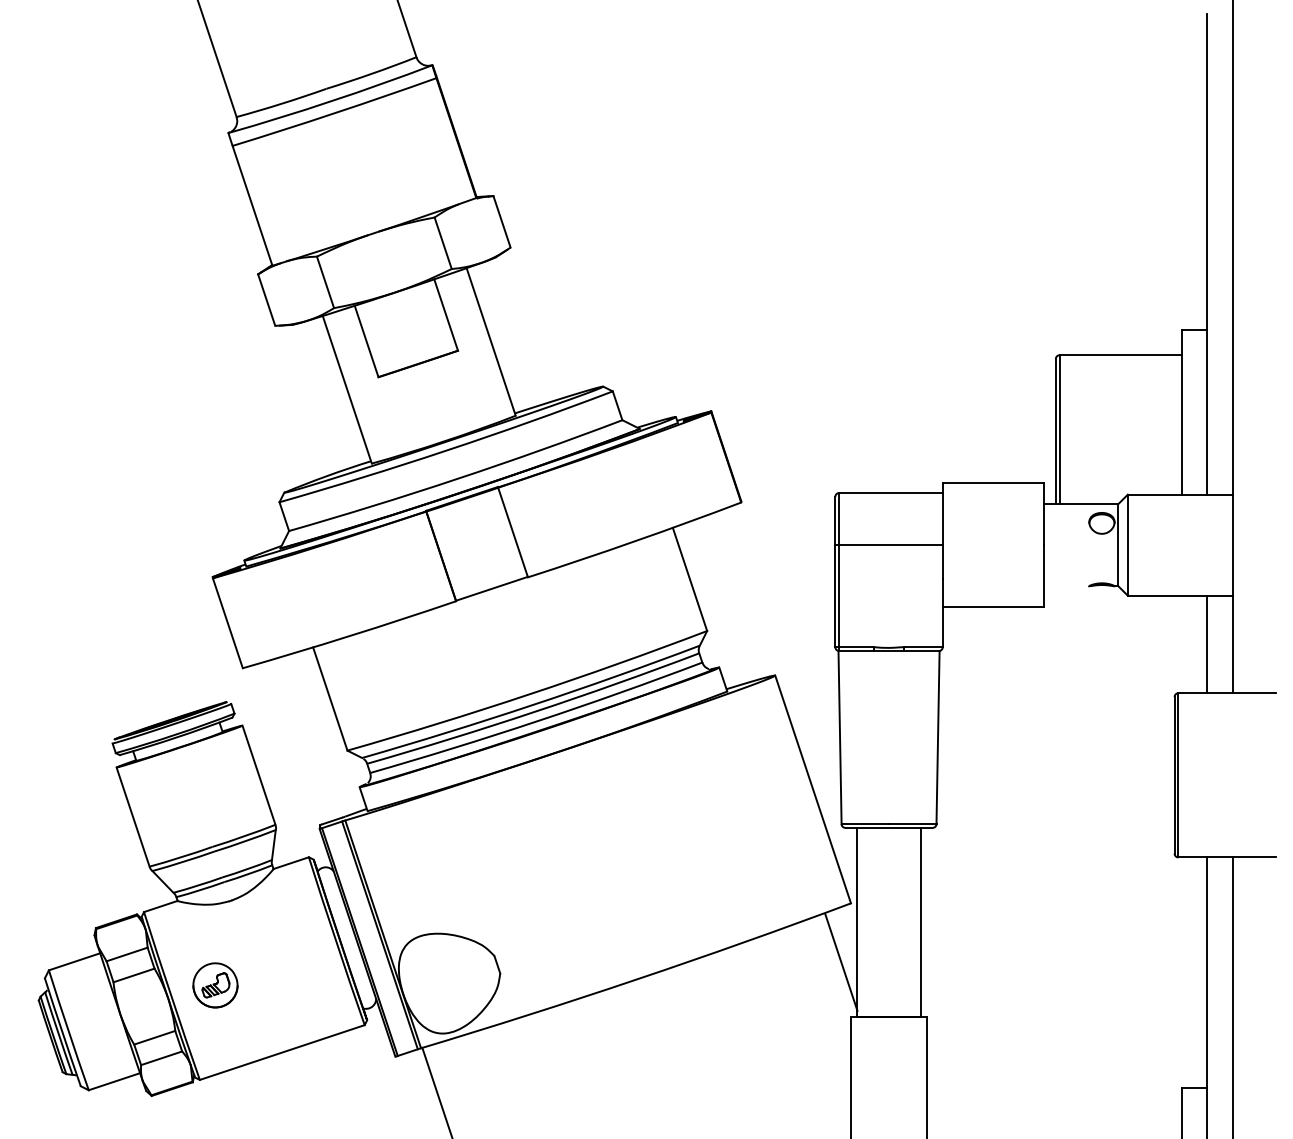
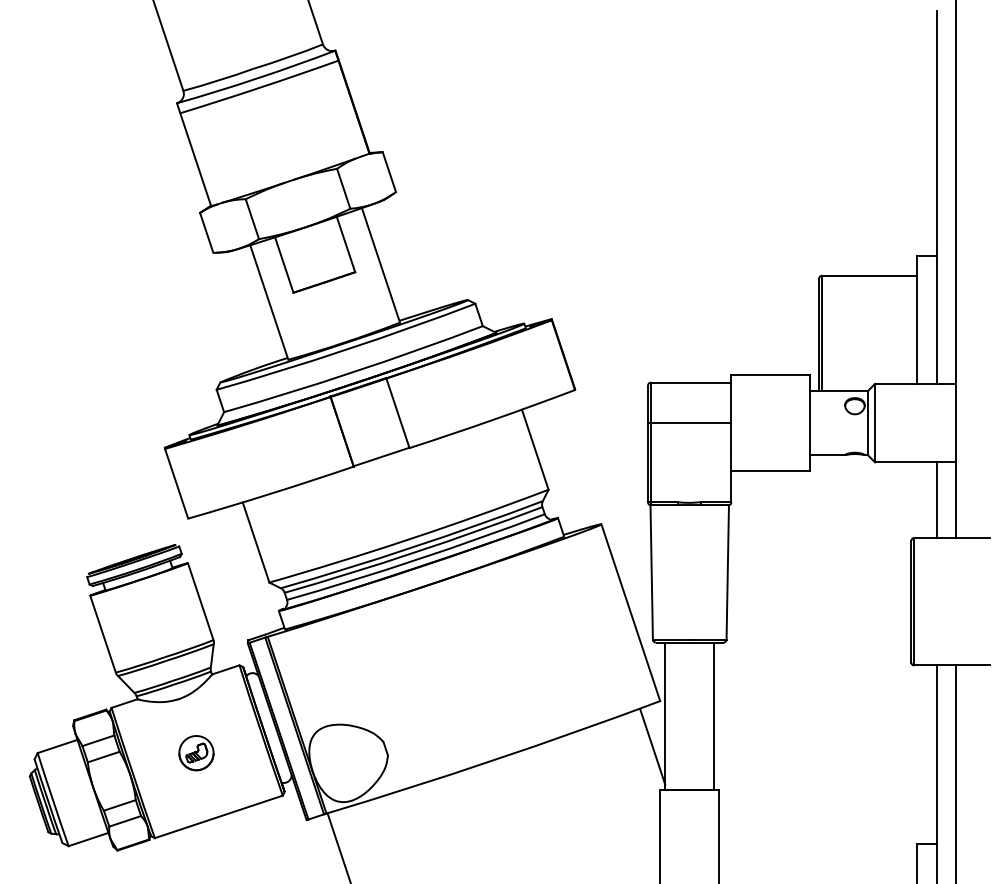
line: (1066, 586) -> (827, 455), added
part: (215, 985) -> (196, 753), moved

